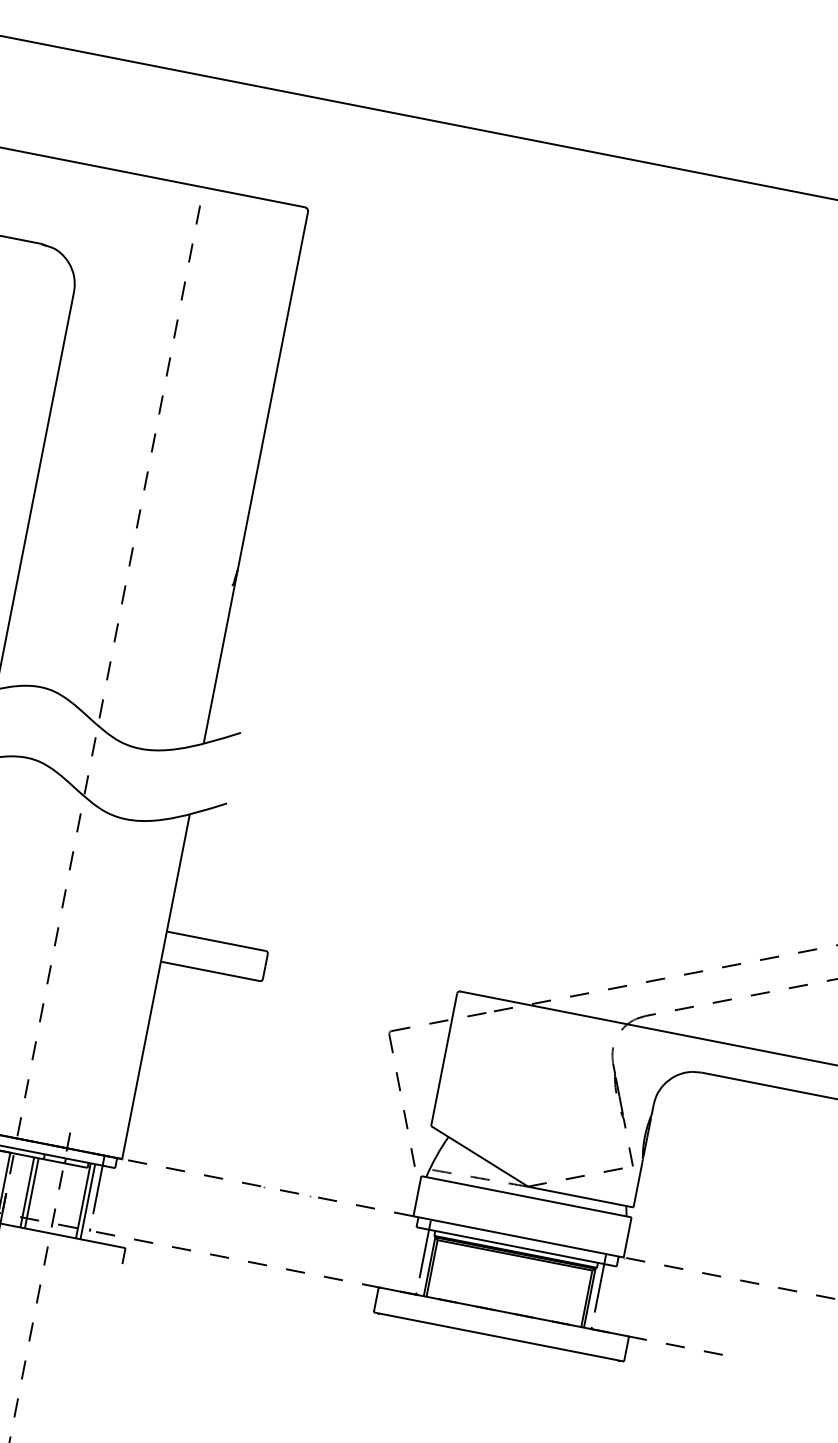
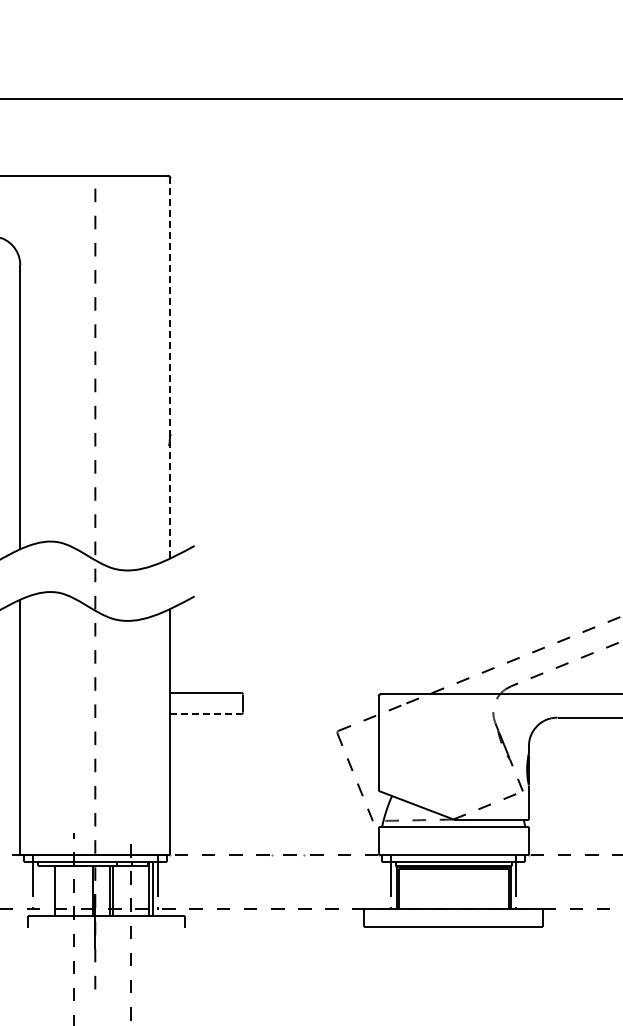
line: (255, 477) -> (170, 368), solid -> dashed
line: (211, 971) -> (206, 714), solid -> dashed

